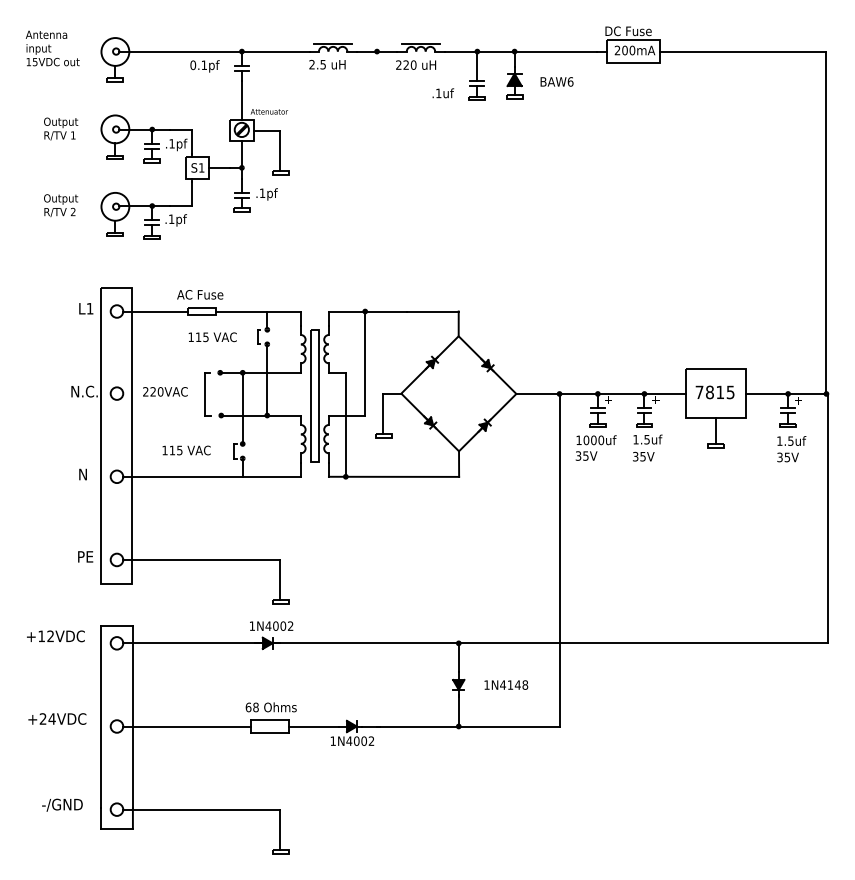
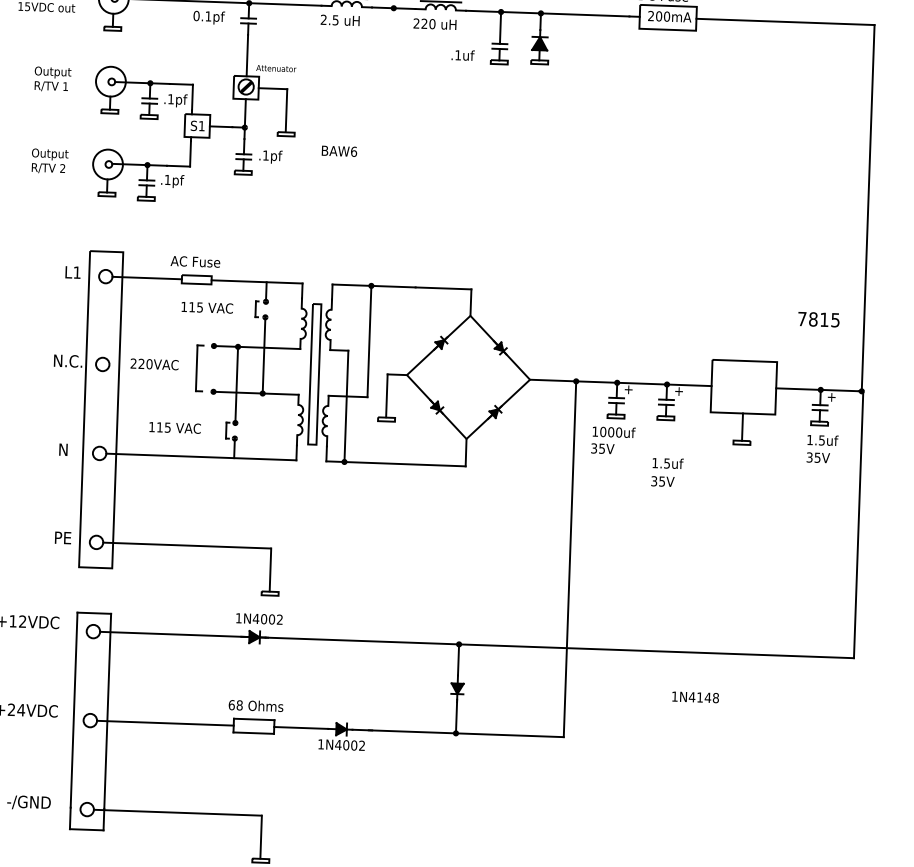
text: (556, 81) -> (338, 150), moved
text: (714, 392) -> (818, 319), moved
text: (647, 447) -> (667, 471), moved
text: (506, 684) -> (695, 696), moved

